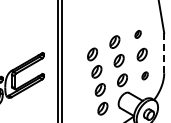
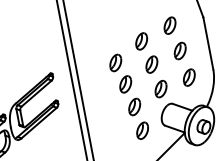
part: (137, 34) -> (169, 25), size x1.67
line: (164, 52) -> (208, 42), dashed -> solid
part: (144, 75) -> (188, 77), size x1.67

